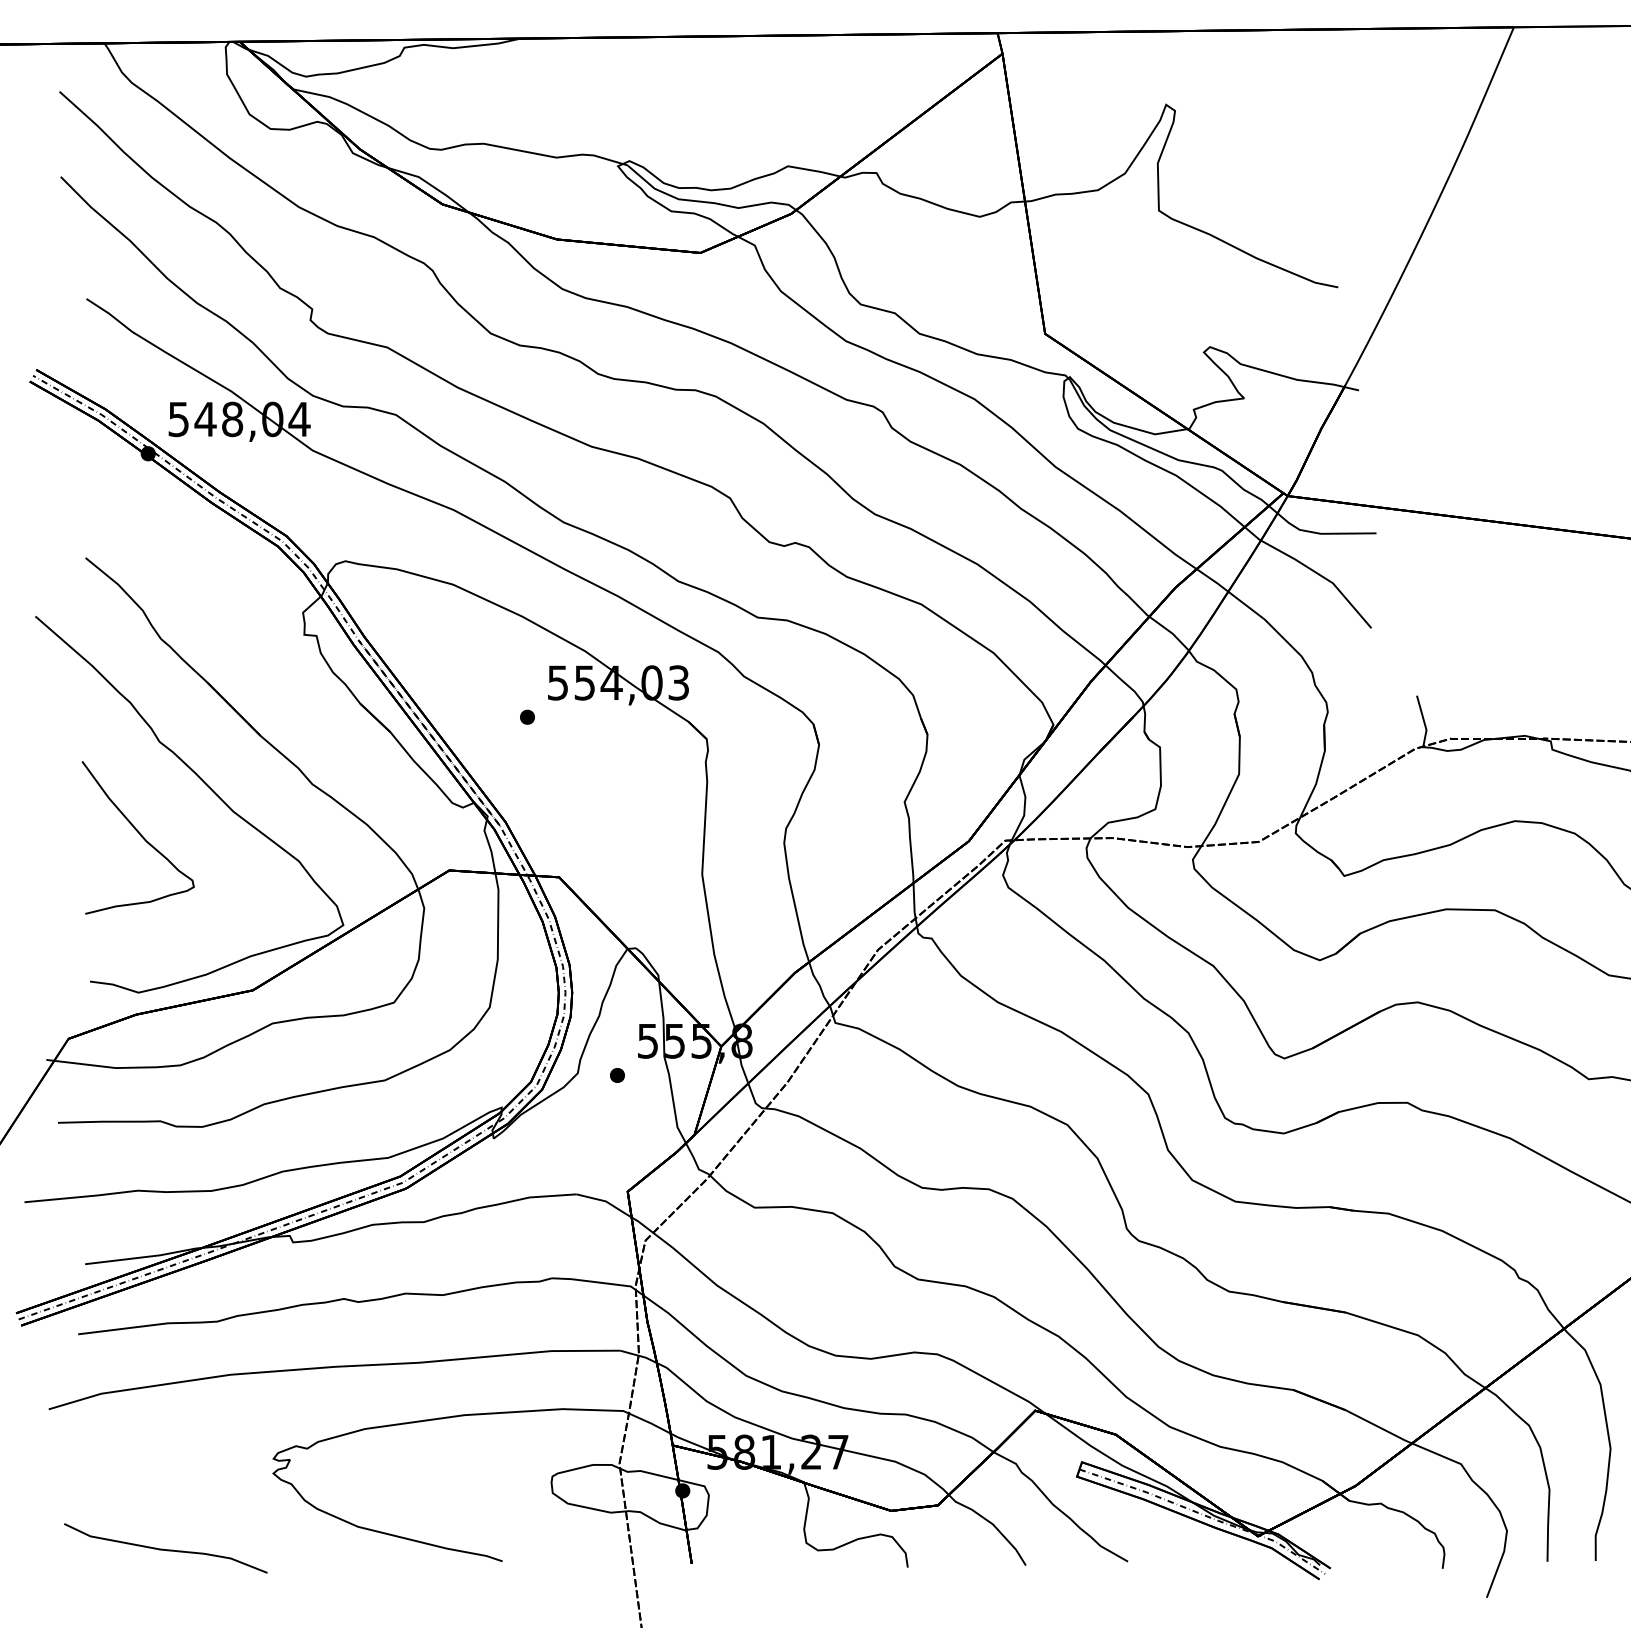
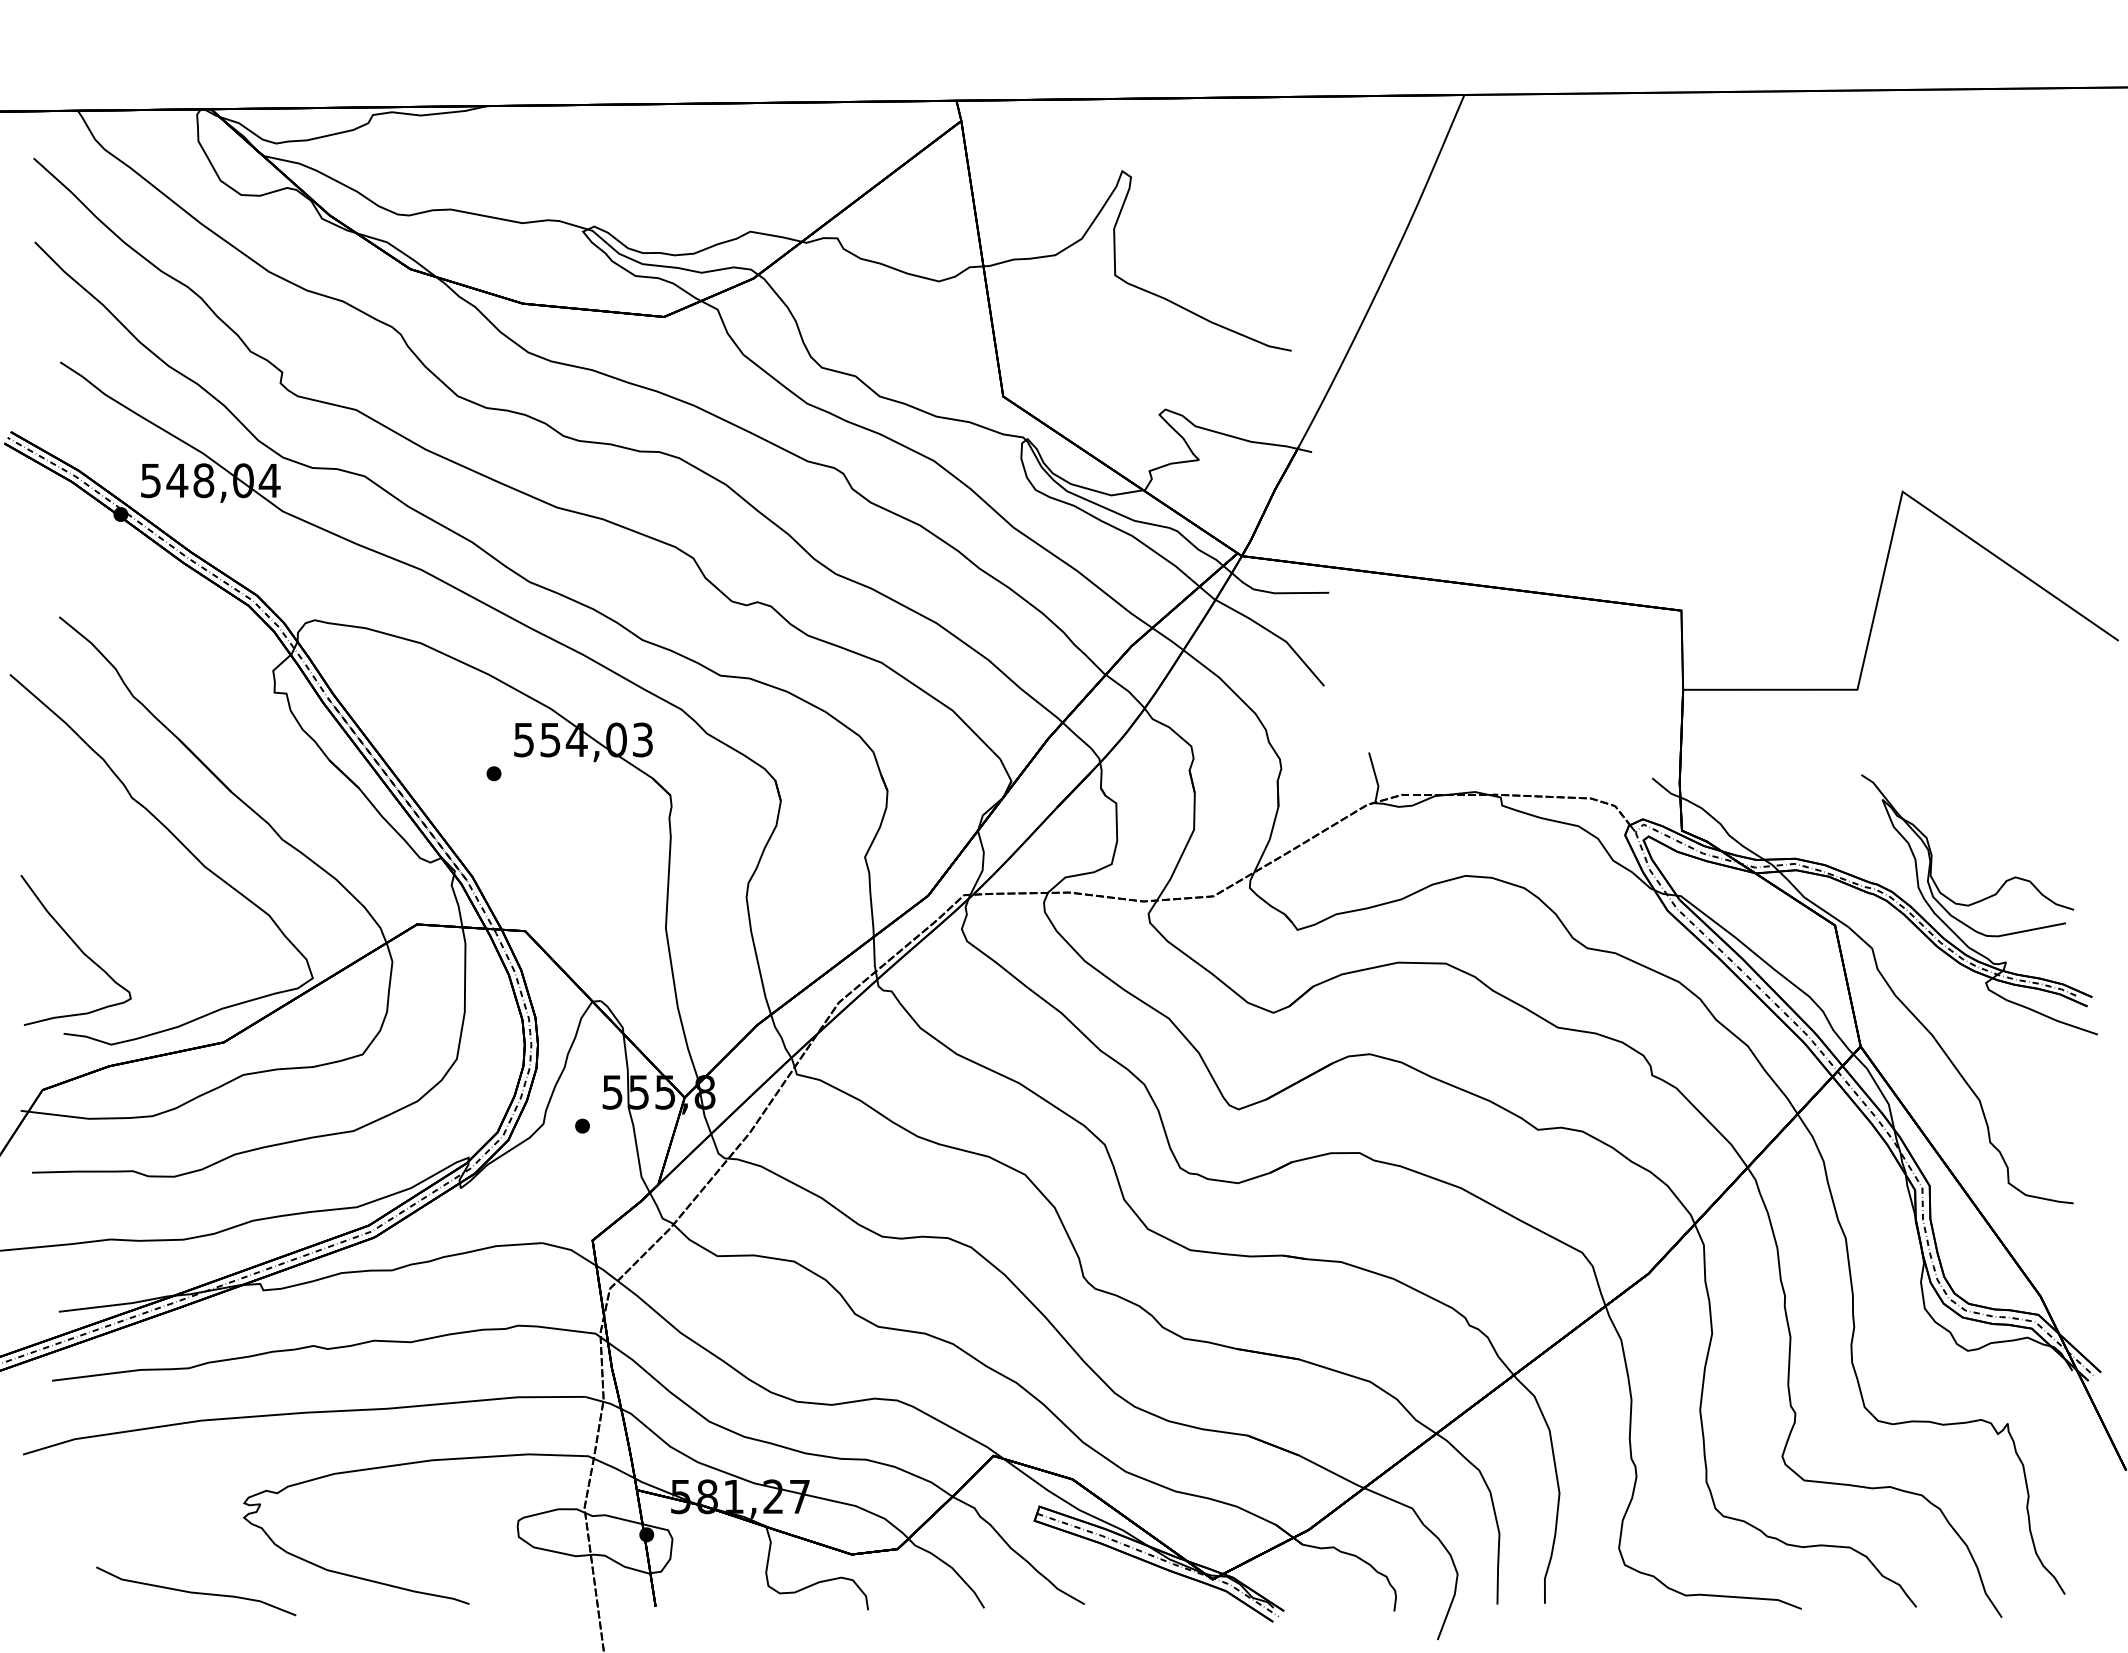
curve: (139, 834) -> (77, 947), moved
curve: (166, 1549) -> (196, 1592), moved

